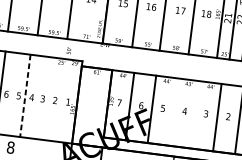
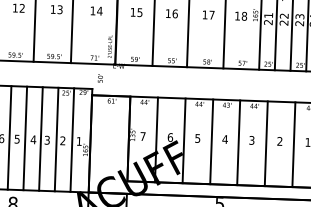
text: (68, 50) -> (99, 78), moved
line: (12, 93) -> (9, 137), added
line: (25, 95) -> (25, 138), dashed -> solid
line: (37, 97) -> (40, 138), added
line: (50, 98) -> (56, 139), added
line: (62, 100) -> (72, 139), added
line: (173, 111) -> (211, 141), added
line: (195, 114) -> (238, 142), added

